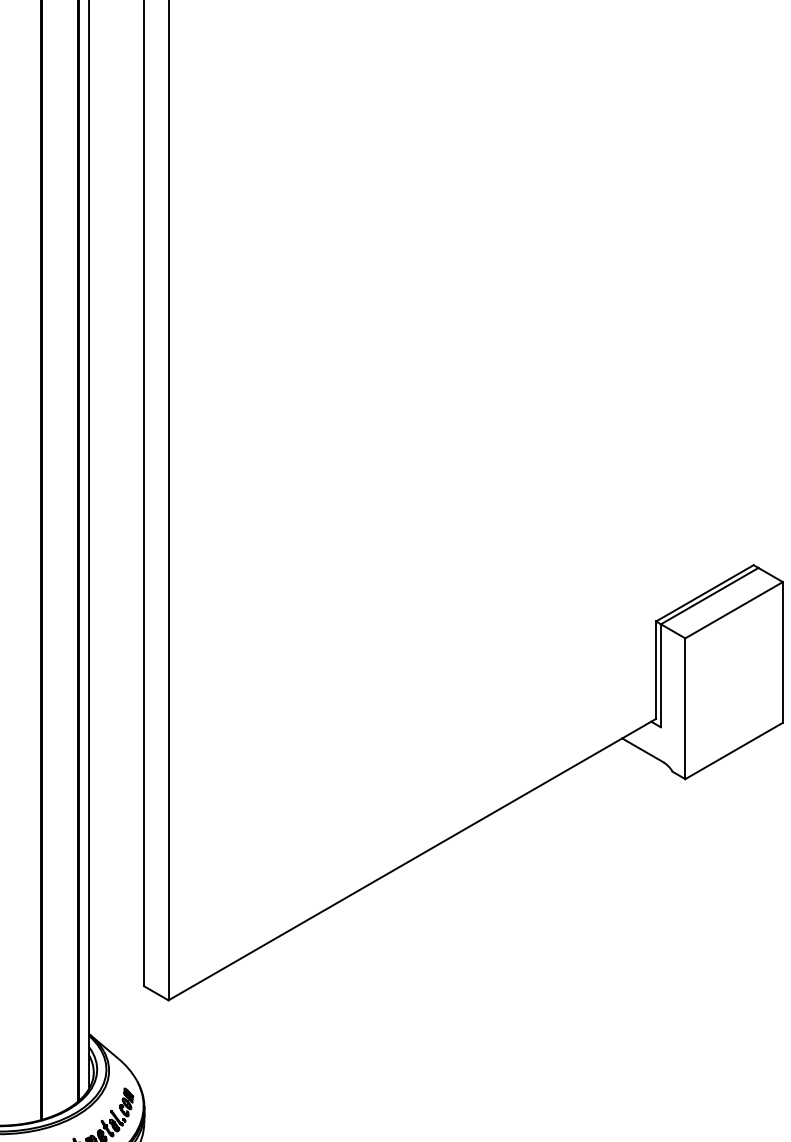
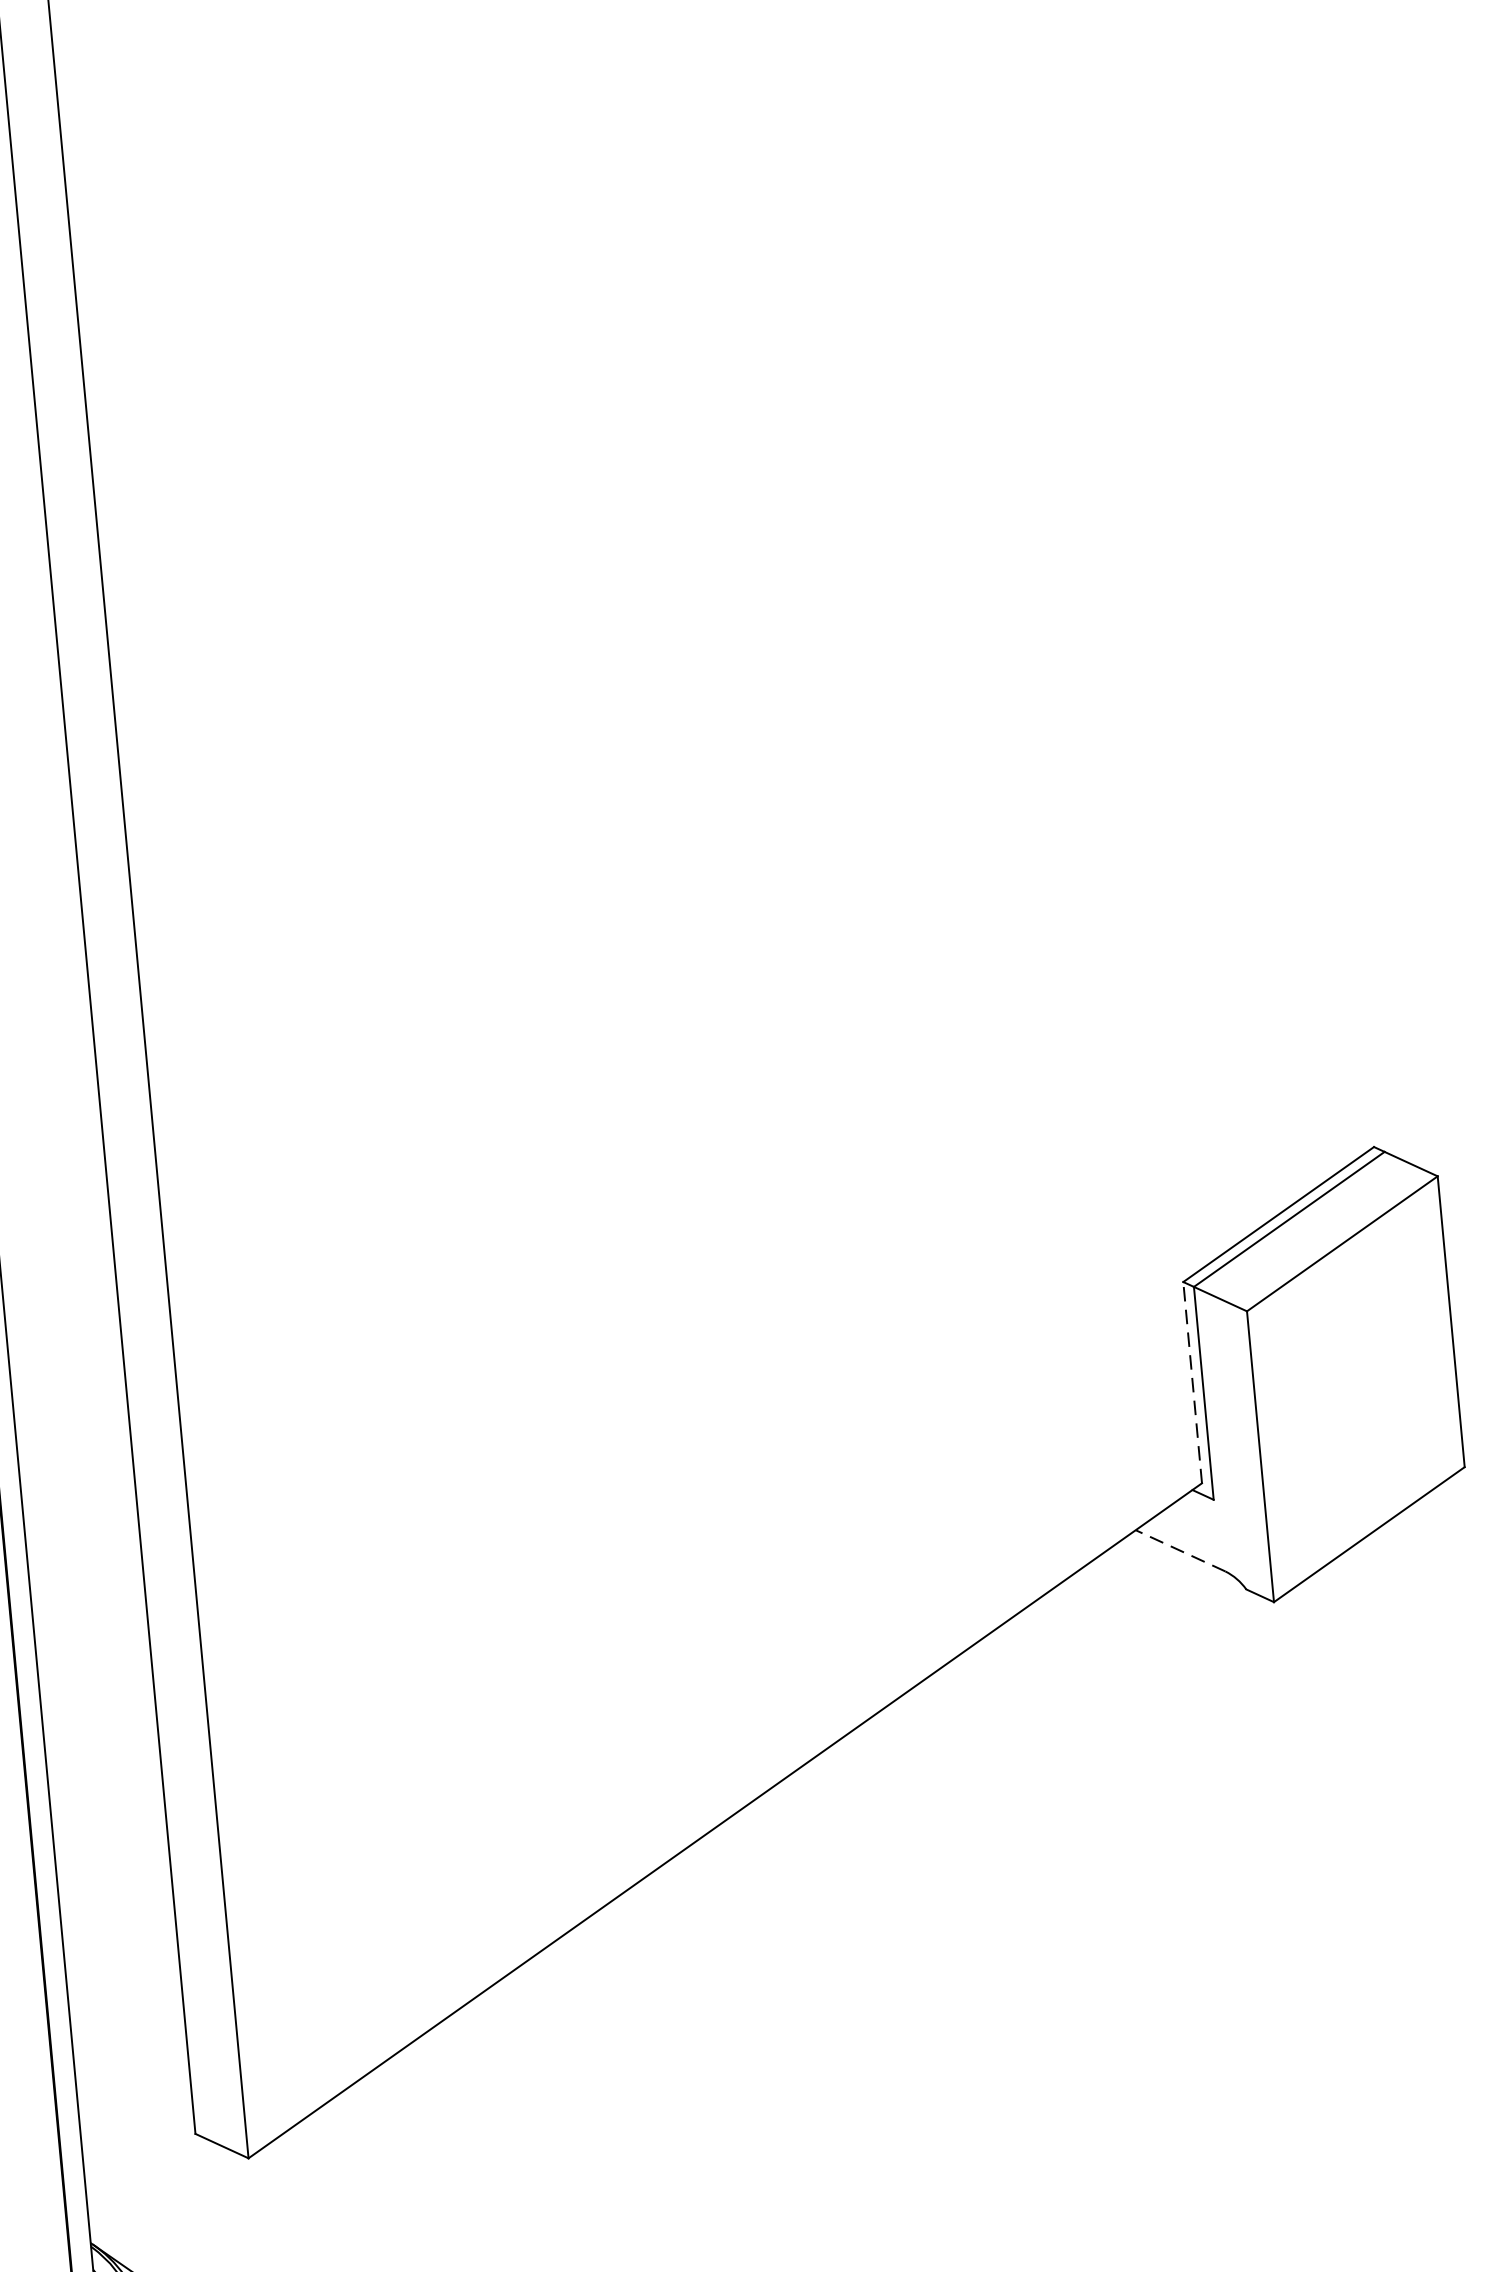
line: (656, 670) -> (1193, 1383), solid -> dashed
line: (642, 750) -> (1179, 1551), solid -> dashed

